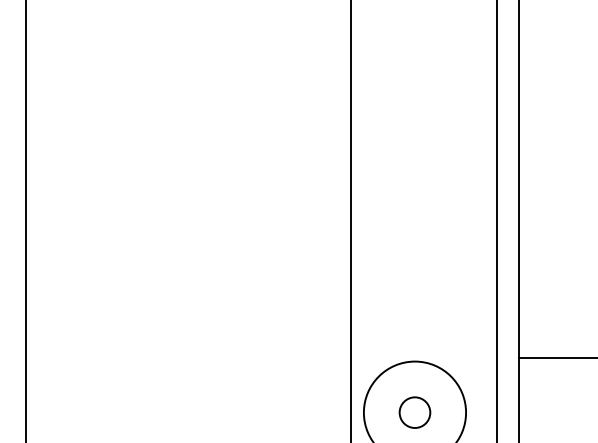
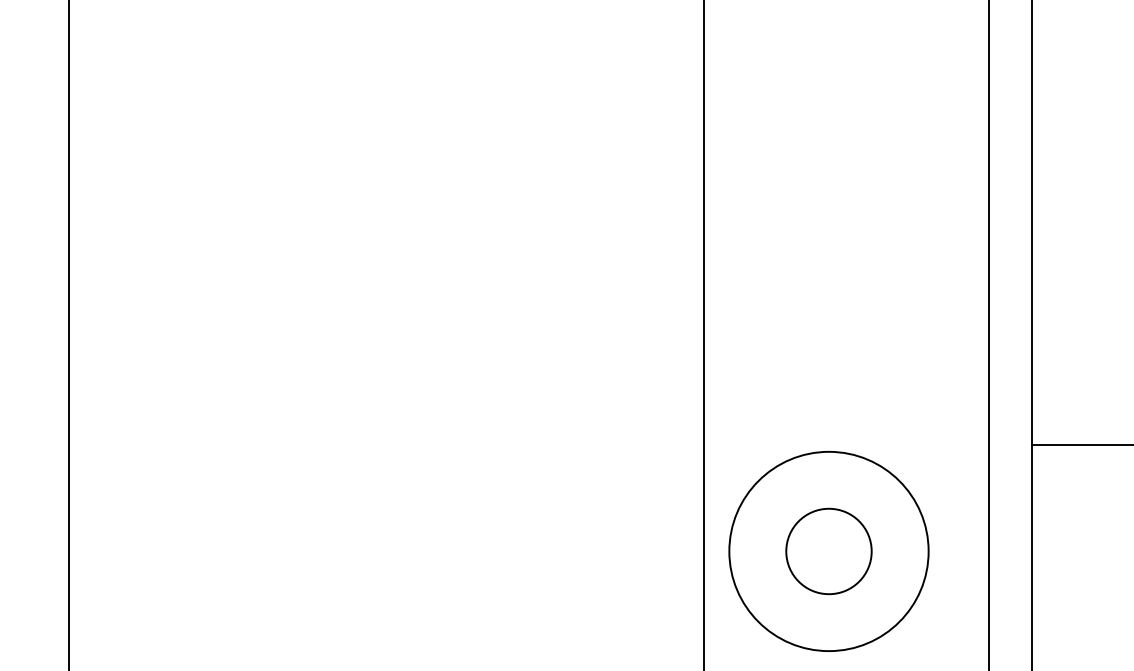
circle: (414, 412) -> (828, 551), size x1.43

